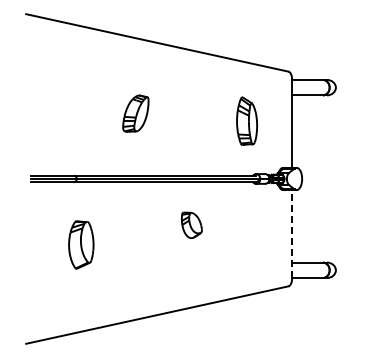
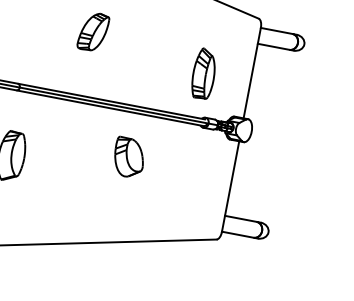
part: (246, 120) -> (203, 73), moved
part: (191, 225) -> (128, 157), size x1.43
line: (292, 233) -> (231, 185), dashed -> solid

